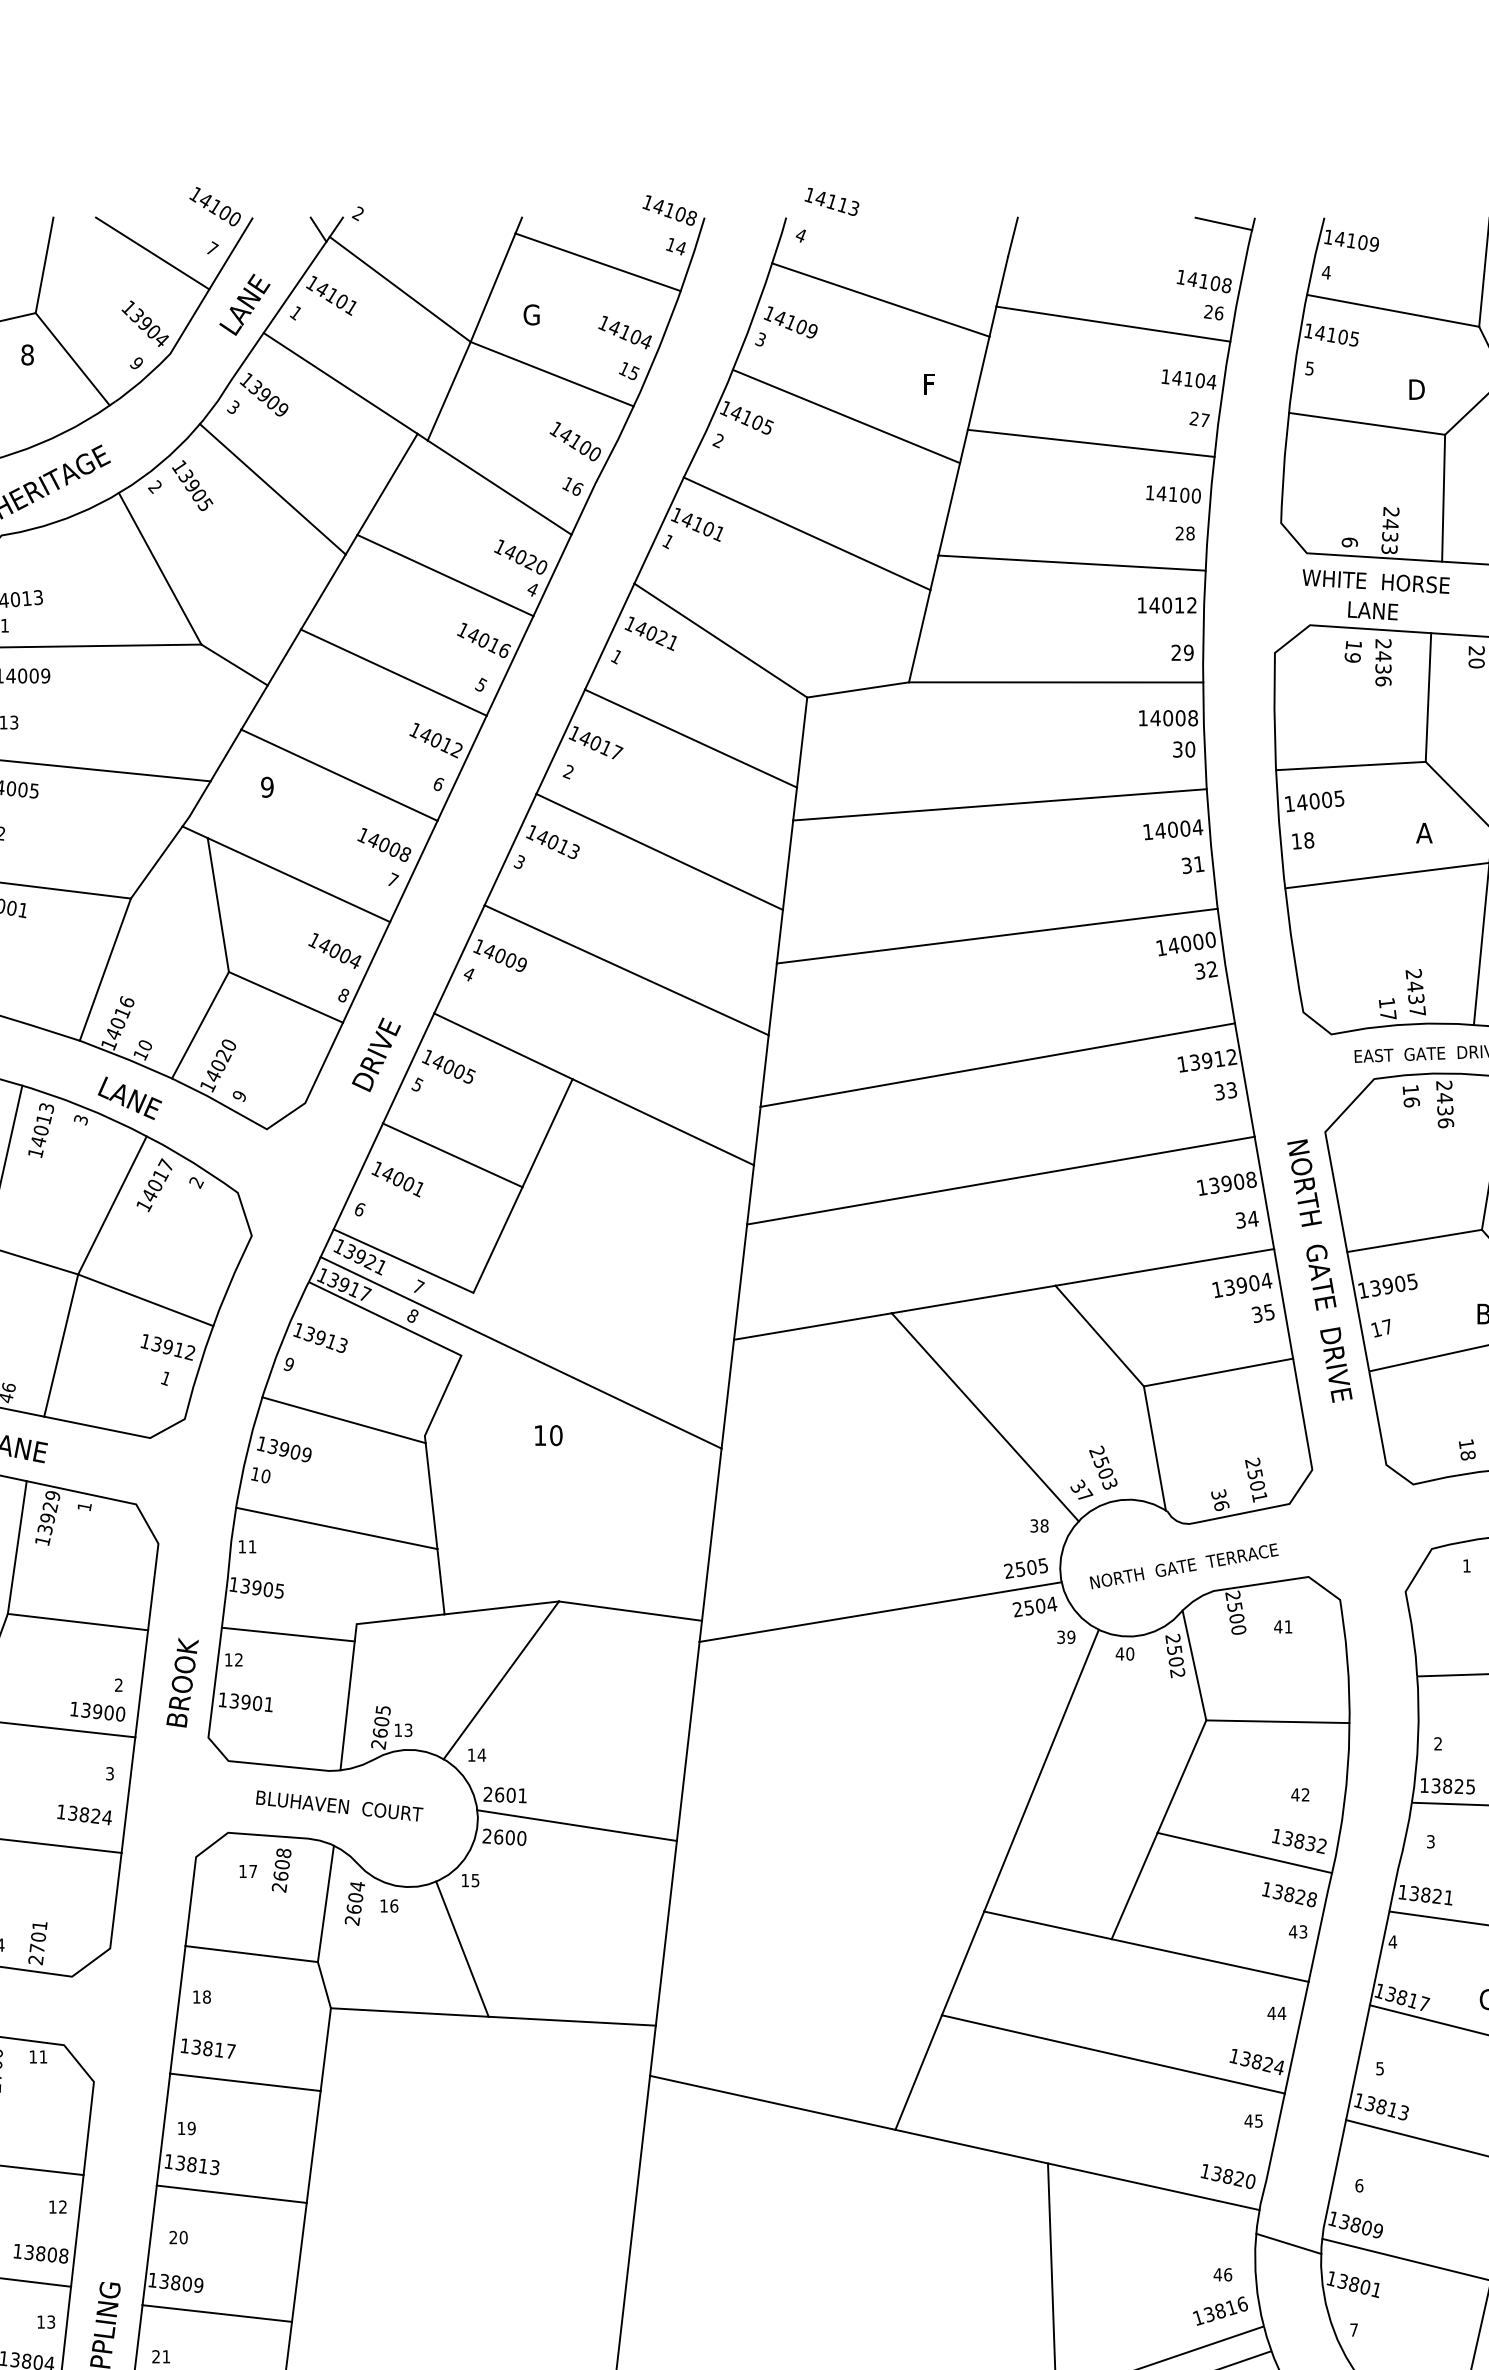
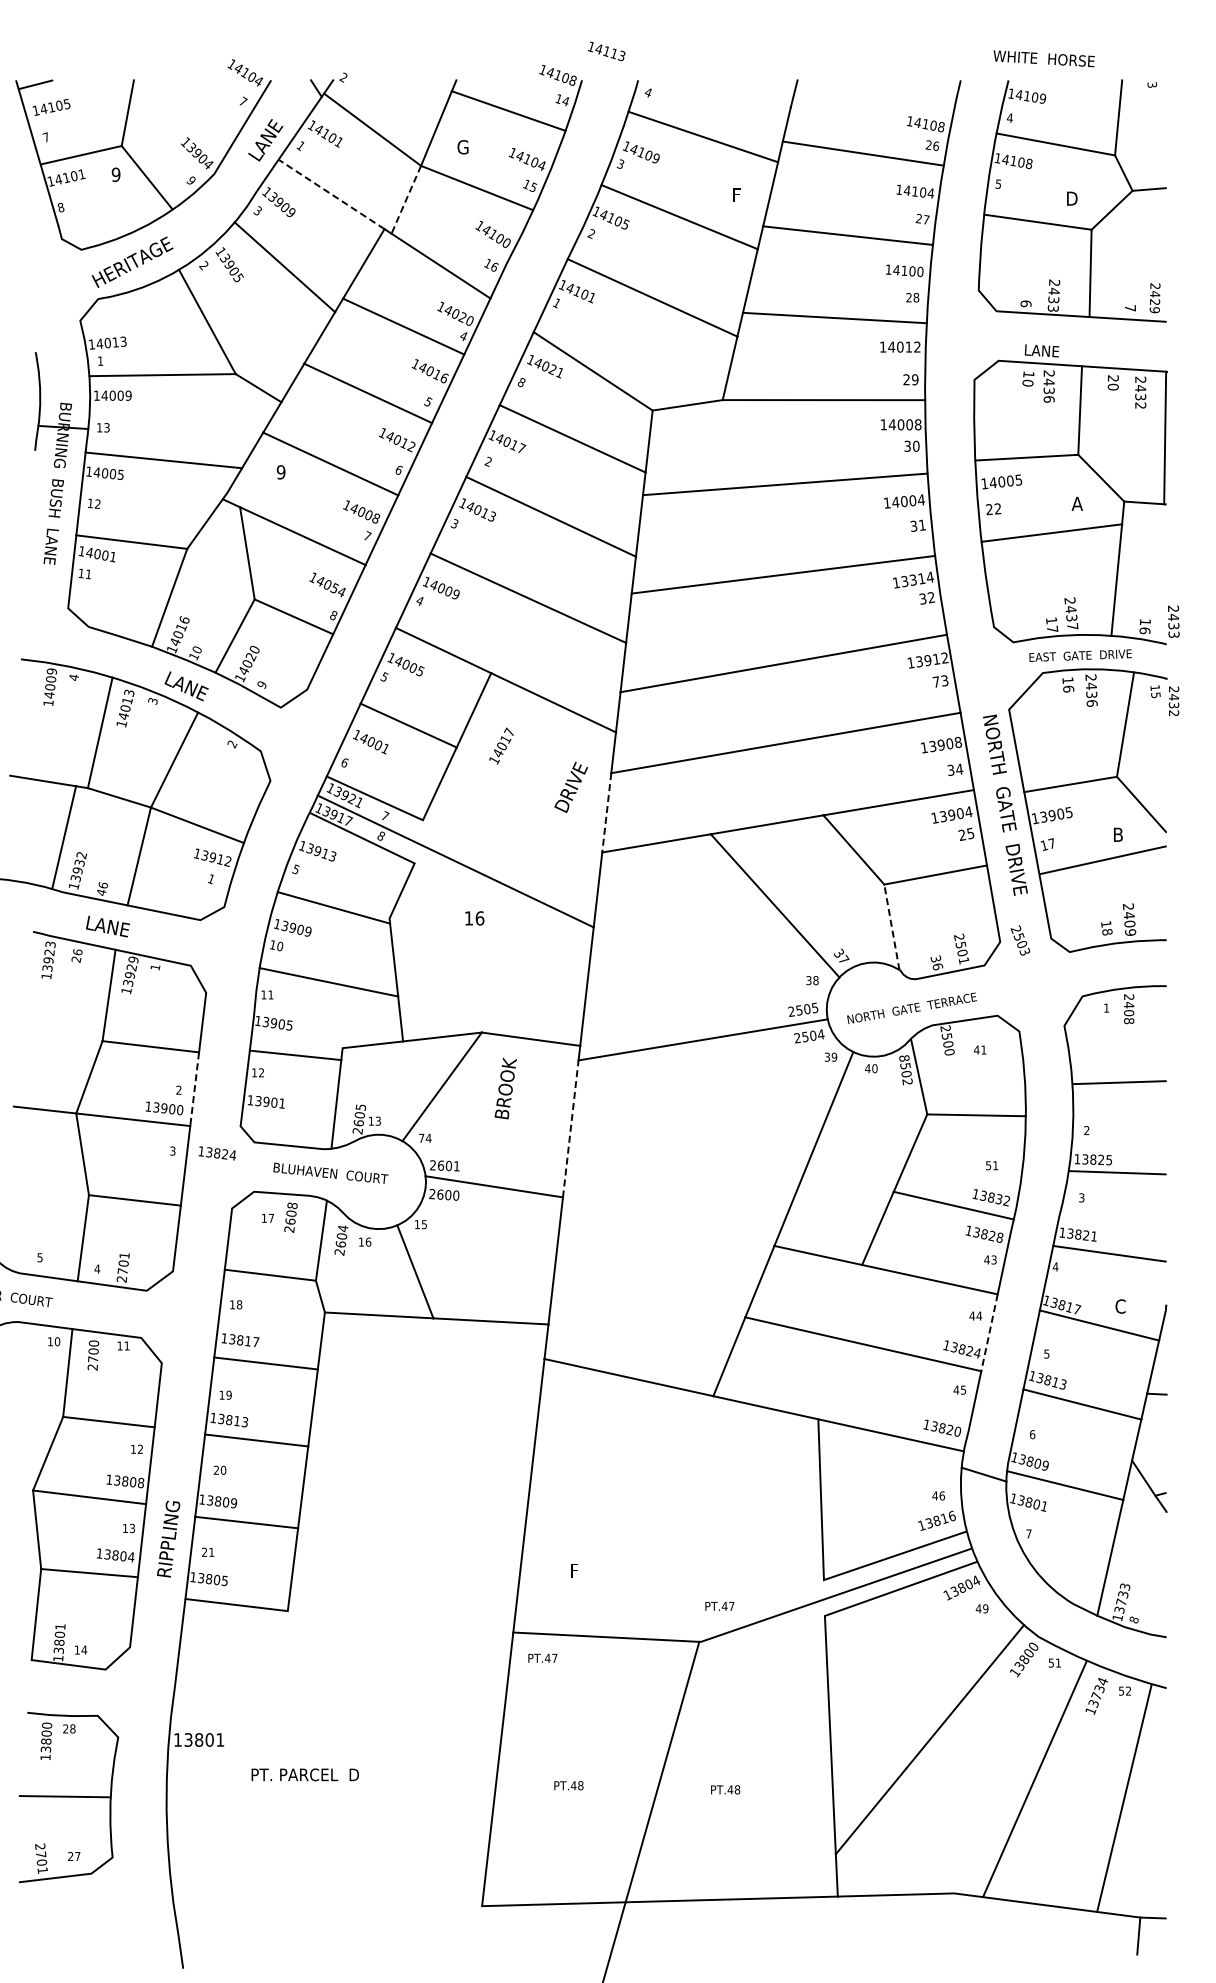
text: (831, 201) -> (606, 51), moved
text: (234, 219) -> (258, 81), 14100 -> 14104
line: (1222, 223) -> (938, 84), removed
line: (153, 252) -> (202, 104), removed
text: (1353, 338) -> (1028, 163), 14105 -> 14108
text: (26, 354) -> (115, 174), 8 -> 9
line: (340, 383) -> (331, 194), solid -> dashed
line: (449, 390) -> (406, 199), solid -> dashed
text: (1375, 581) -> (1043, 58), moved
text: (616, 656) -> (521, 382), 1 -> 8
text: (1351, 656) -> (1027, 382), 19 -> 10
text: (1302, 839) -> (993, 508), 18 -> 22
text: (1192, 943) -> (917, 579), 14000 -> 13314
text: (344, 954) -> (334, 587), 14004 -> 14054
text: (375, 1053) -> (570, 786), moved
text: (1218, 1091) -> (935, 681), 33 -> 73
text: (154, 1184) -> (501, 745), moved
line: (740, 1281) -> (606, 812), solid -> dashed
text: (1257, 1315) -> (962, 835), 35 -> 25
text: (288, 1364) -> (295, 869), 9 -> 5
text: (555, 1435) -> (479, 918), 10 -> 16
line: (1154, 1447) -> (891, 926), solid -> dashed
text: (1103, 1467) -> (1020, 940), moved
text: (1173, 1639) -> (904, 1058), 2502 -> 8502
text: (182, 1682) -> (505, 1088), moved
line: (141, 1684) -> (194, 1089), solid -> dashed
line: (687, 1740) -> (570, 1128), solid -> dashed
text: (471, 1753) -> (421, 1137), 14 -> 74
text: (1299, 1794) -> (991, 1165), 42 -> 51
text: (83, 1814) -> (216, 1153), moved
line: (1296, 2038) -> (989, 1333), solid -> dashed

